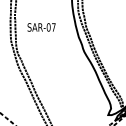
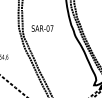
text: (41, 27) -> (42, 28), moved

